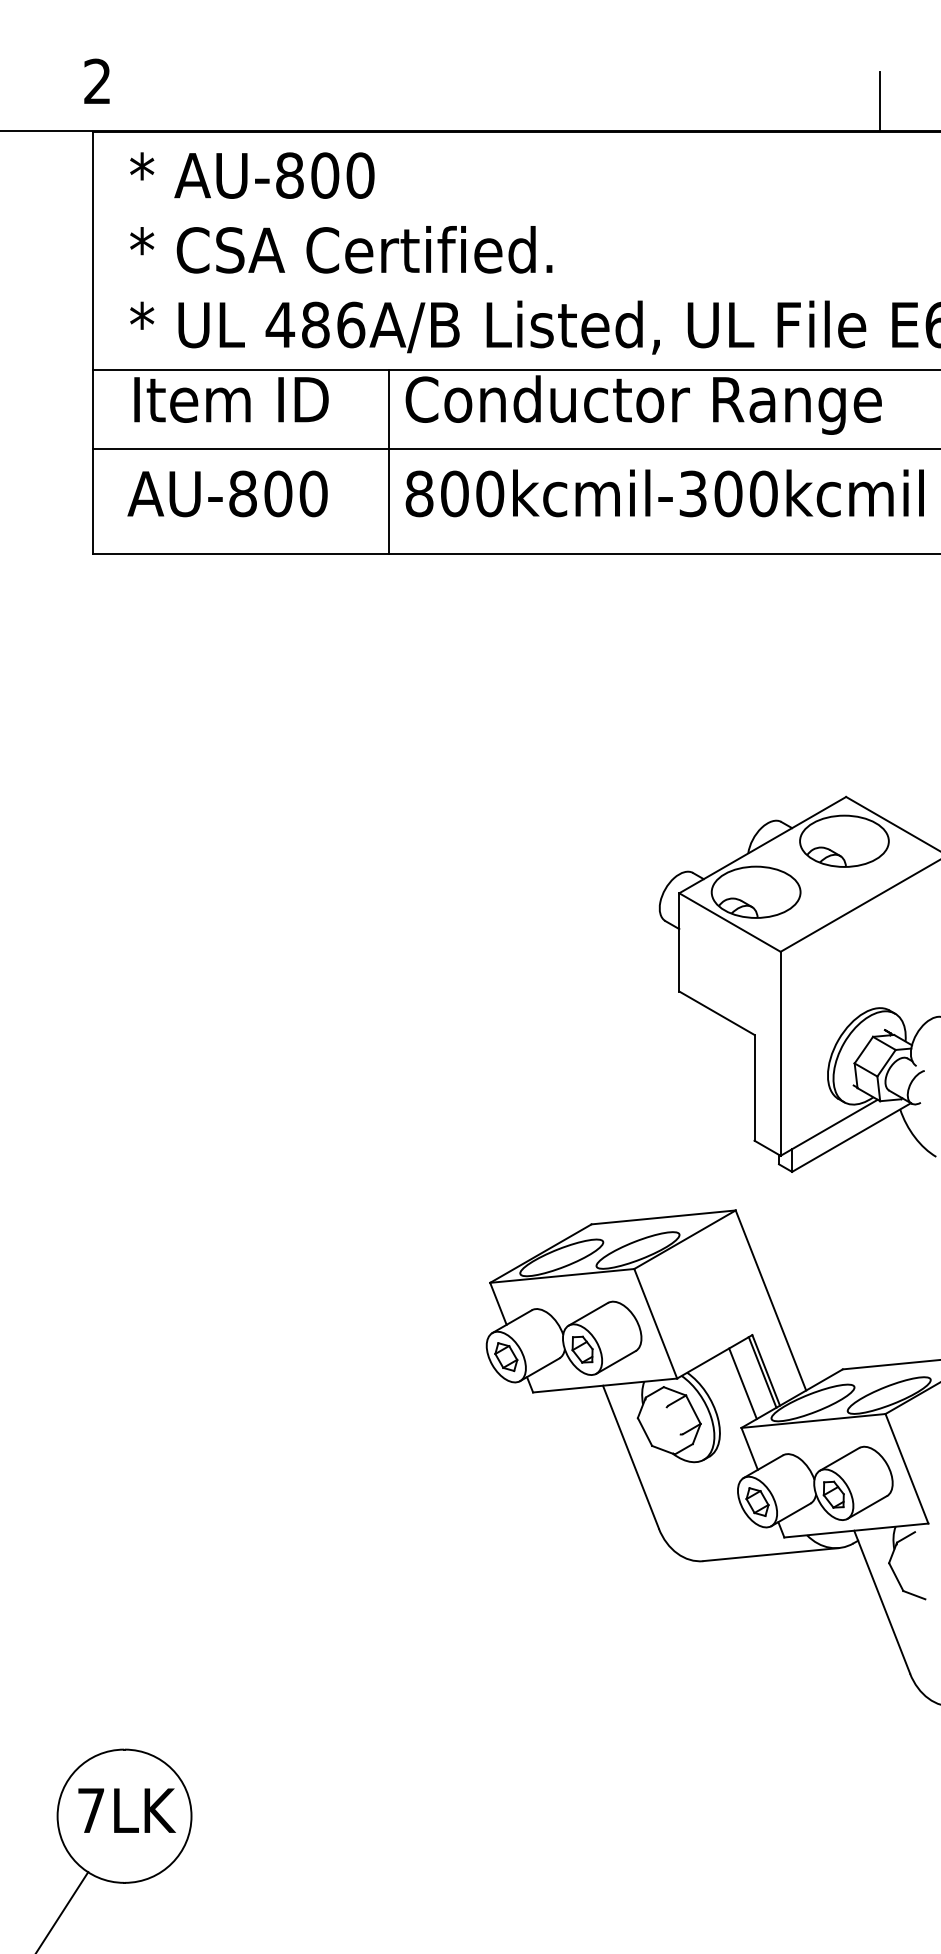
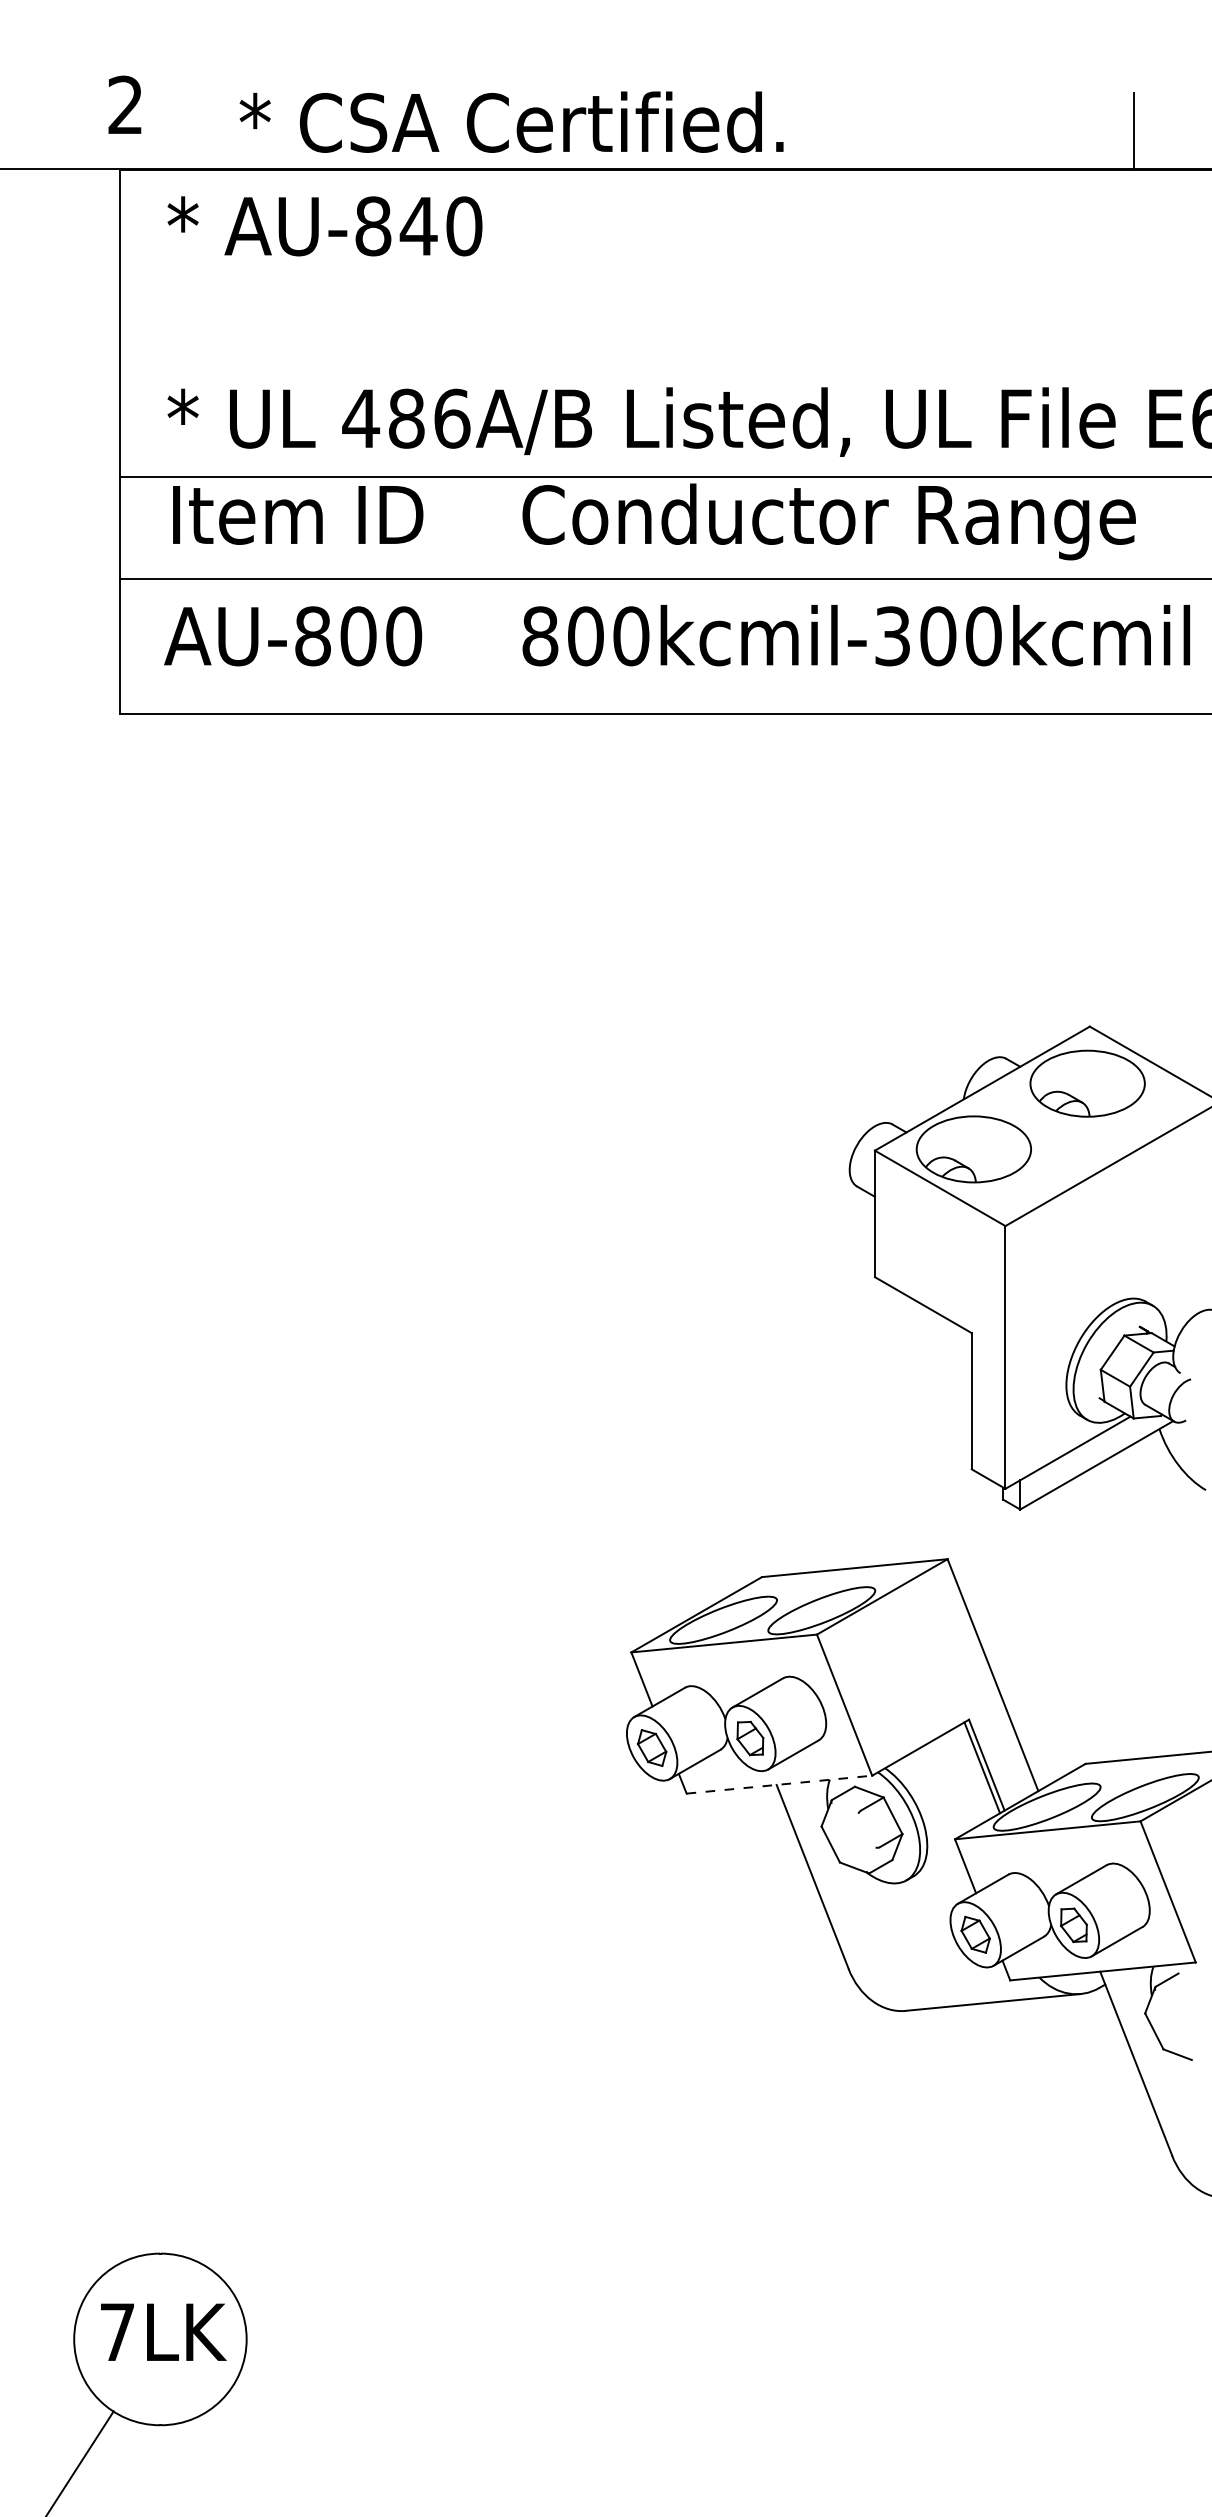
text: (324, 175) -> (417, 226), AU-800 -> AU-840
text: (341, 249) -> (511, 121), moved
line: (389, 461) -> (501, 594), removed
line: (742, 1383) -> (956, 1782), removed
line: (605, 1385) -> (779, 1784), solid -> dashed

